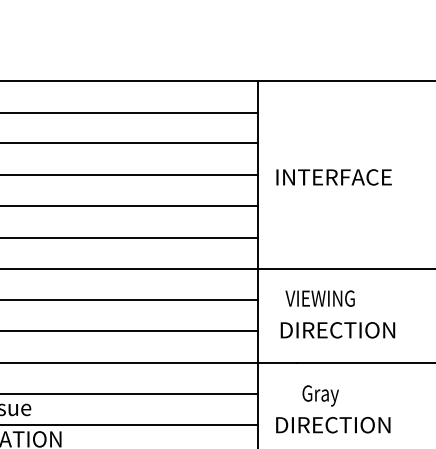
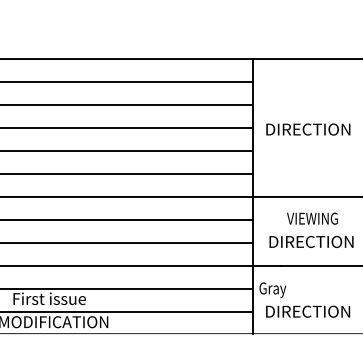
text: (335, 177) -> (309, 129), INTERFACE -> DIRECTION
text: (320, 298) -> (312, 218), moved
text: (320, 394) -> (272, 289), moved

